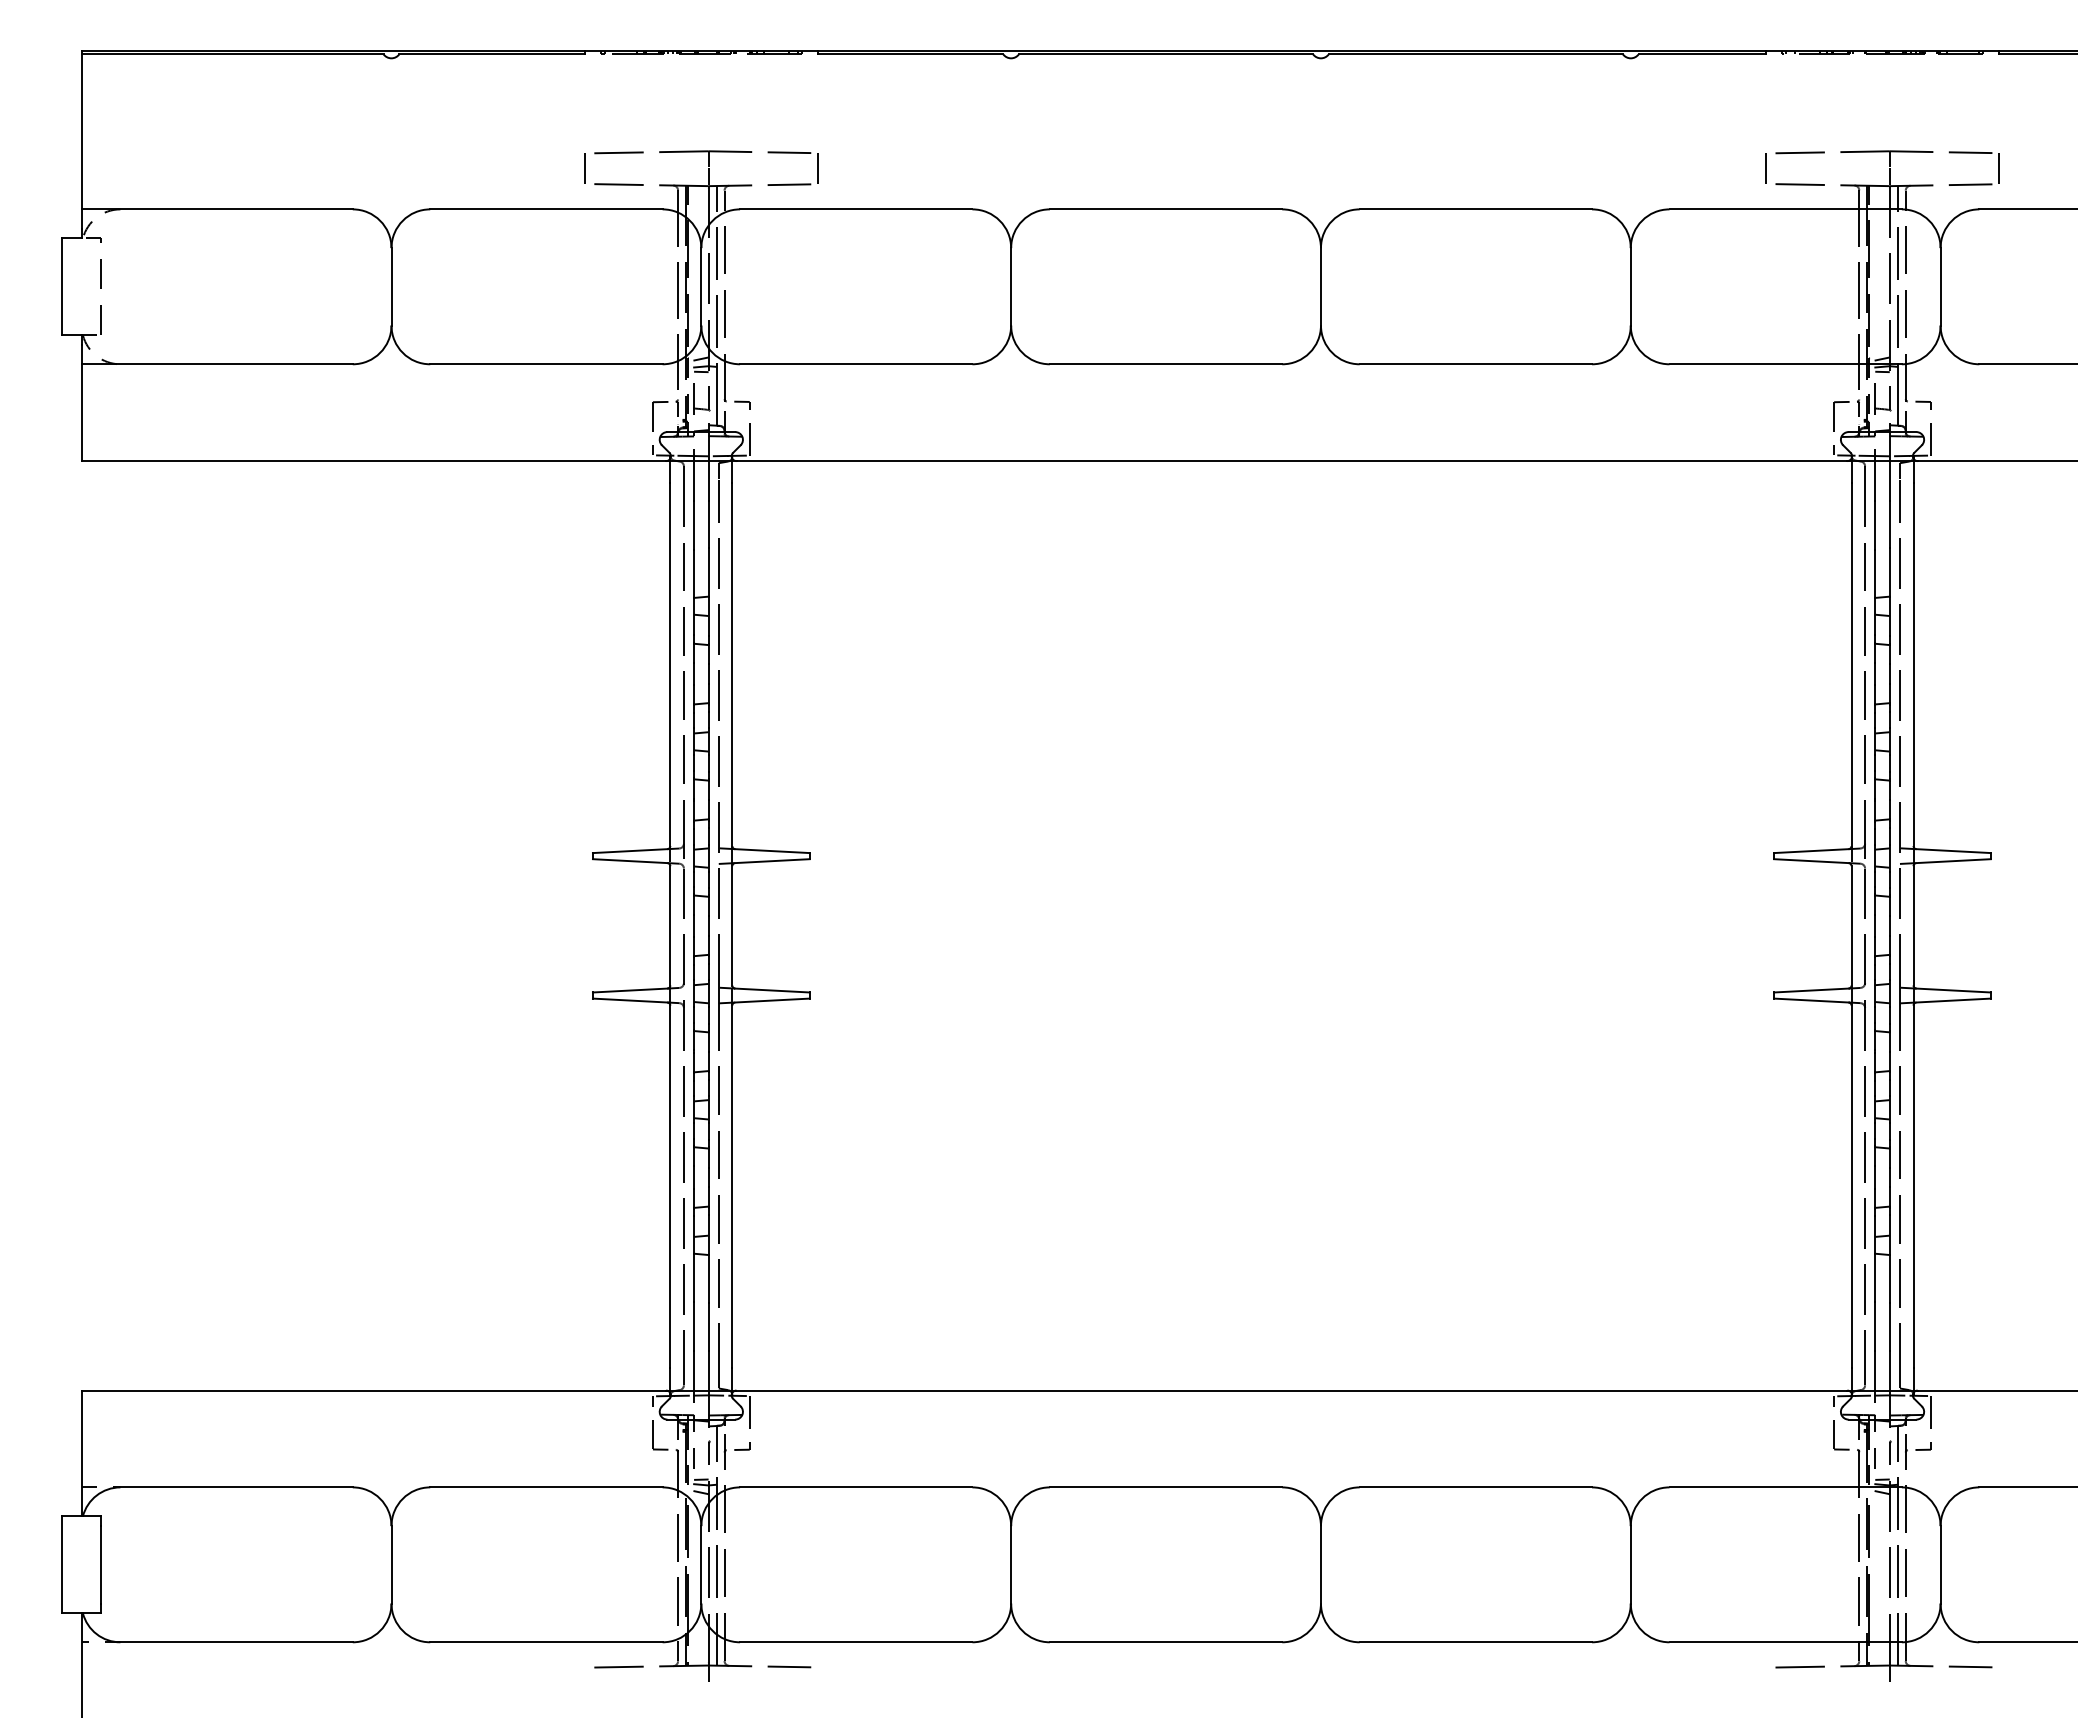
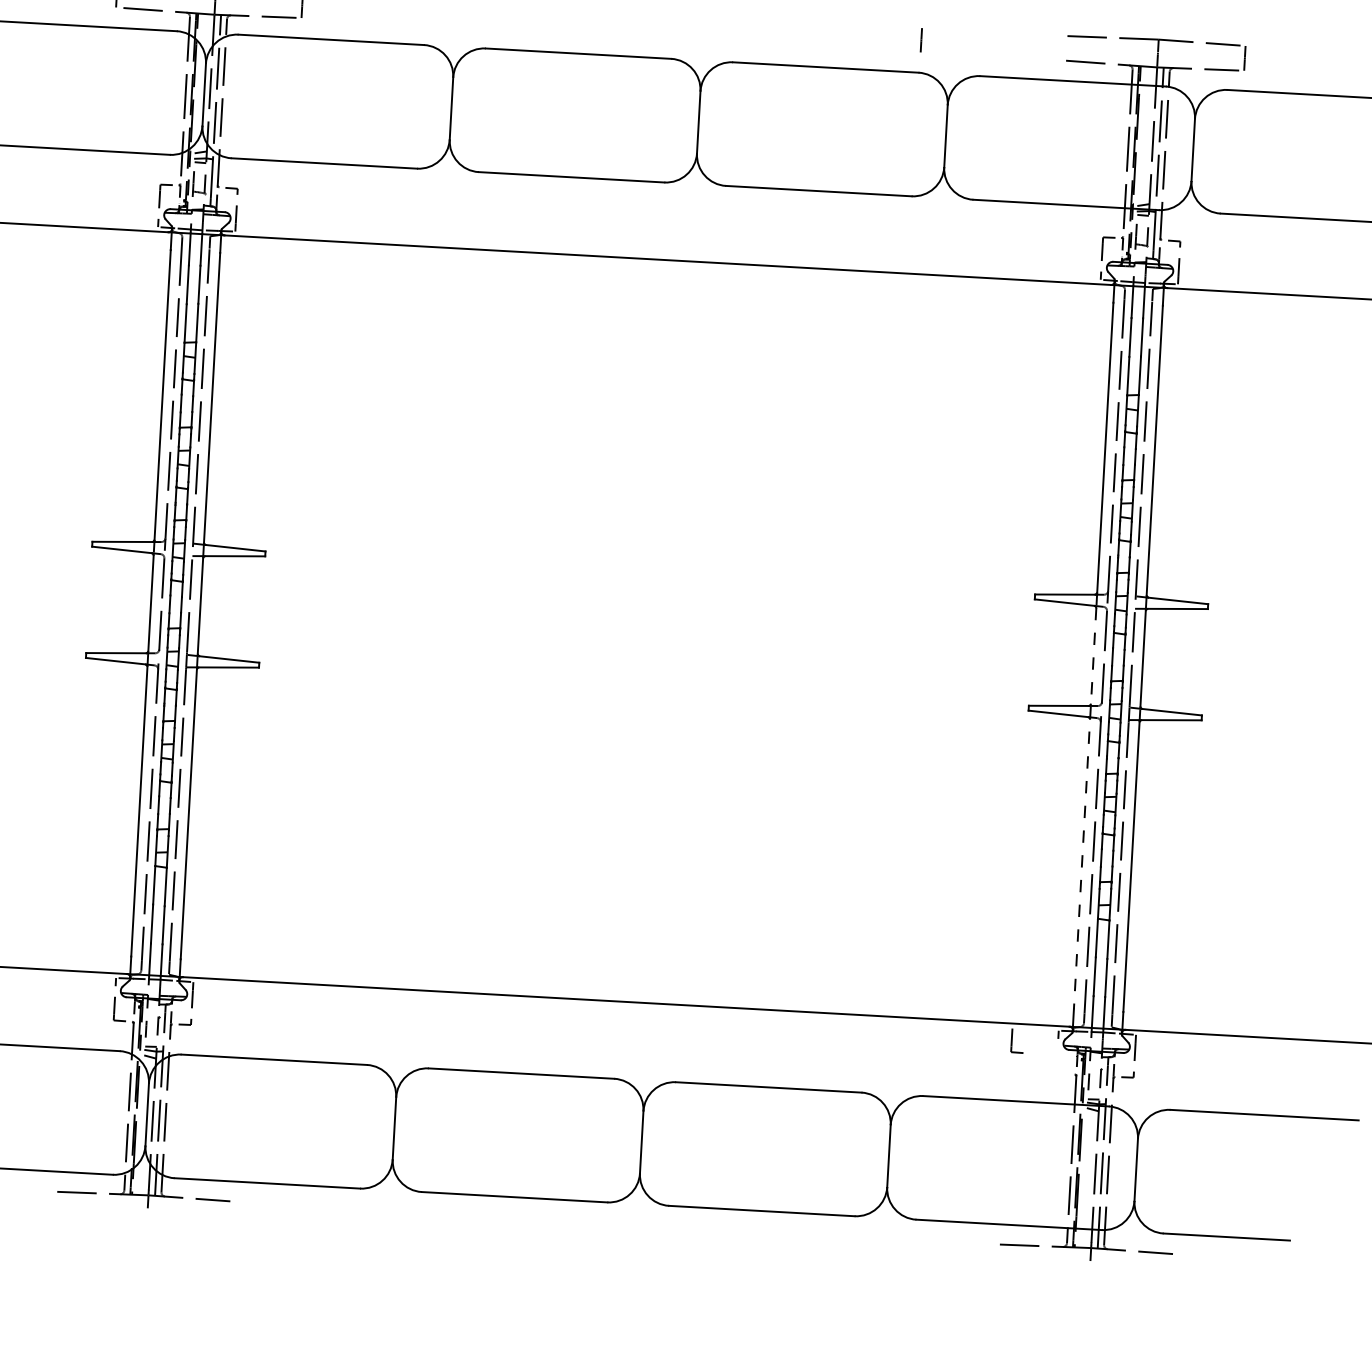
line: (1765, 168) -> (920, 40), moved
line: (1851, 1117) -> (1085, 808), solid -> dashed
part: (1834, 1435) -> (1012, 1041), moved

